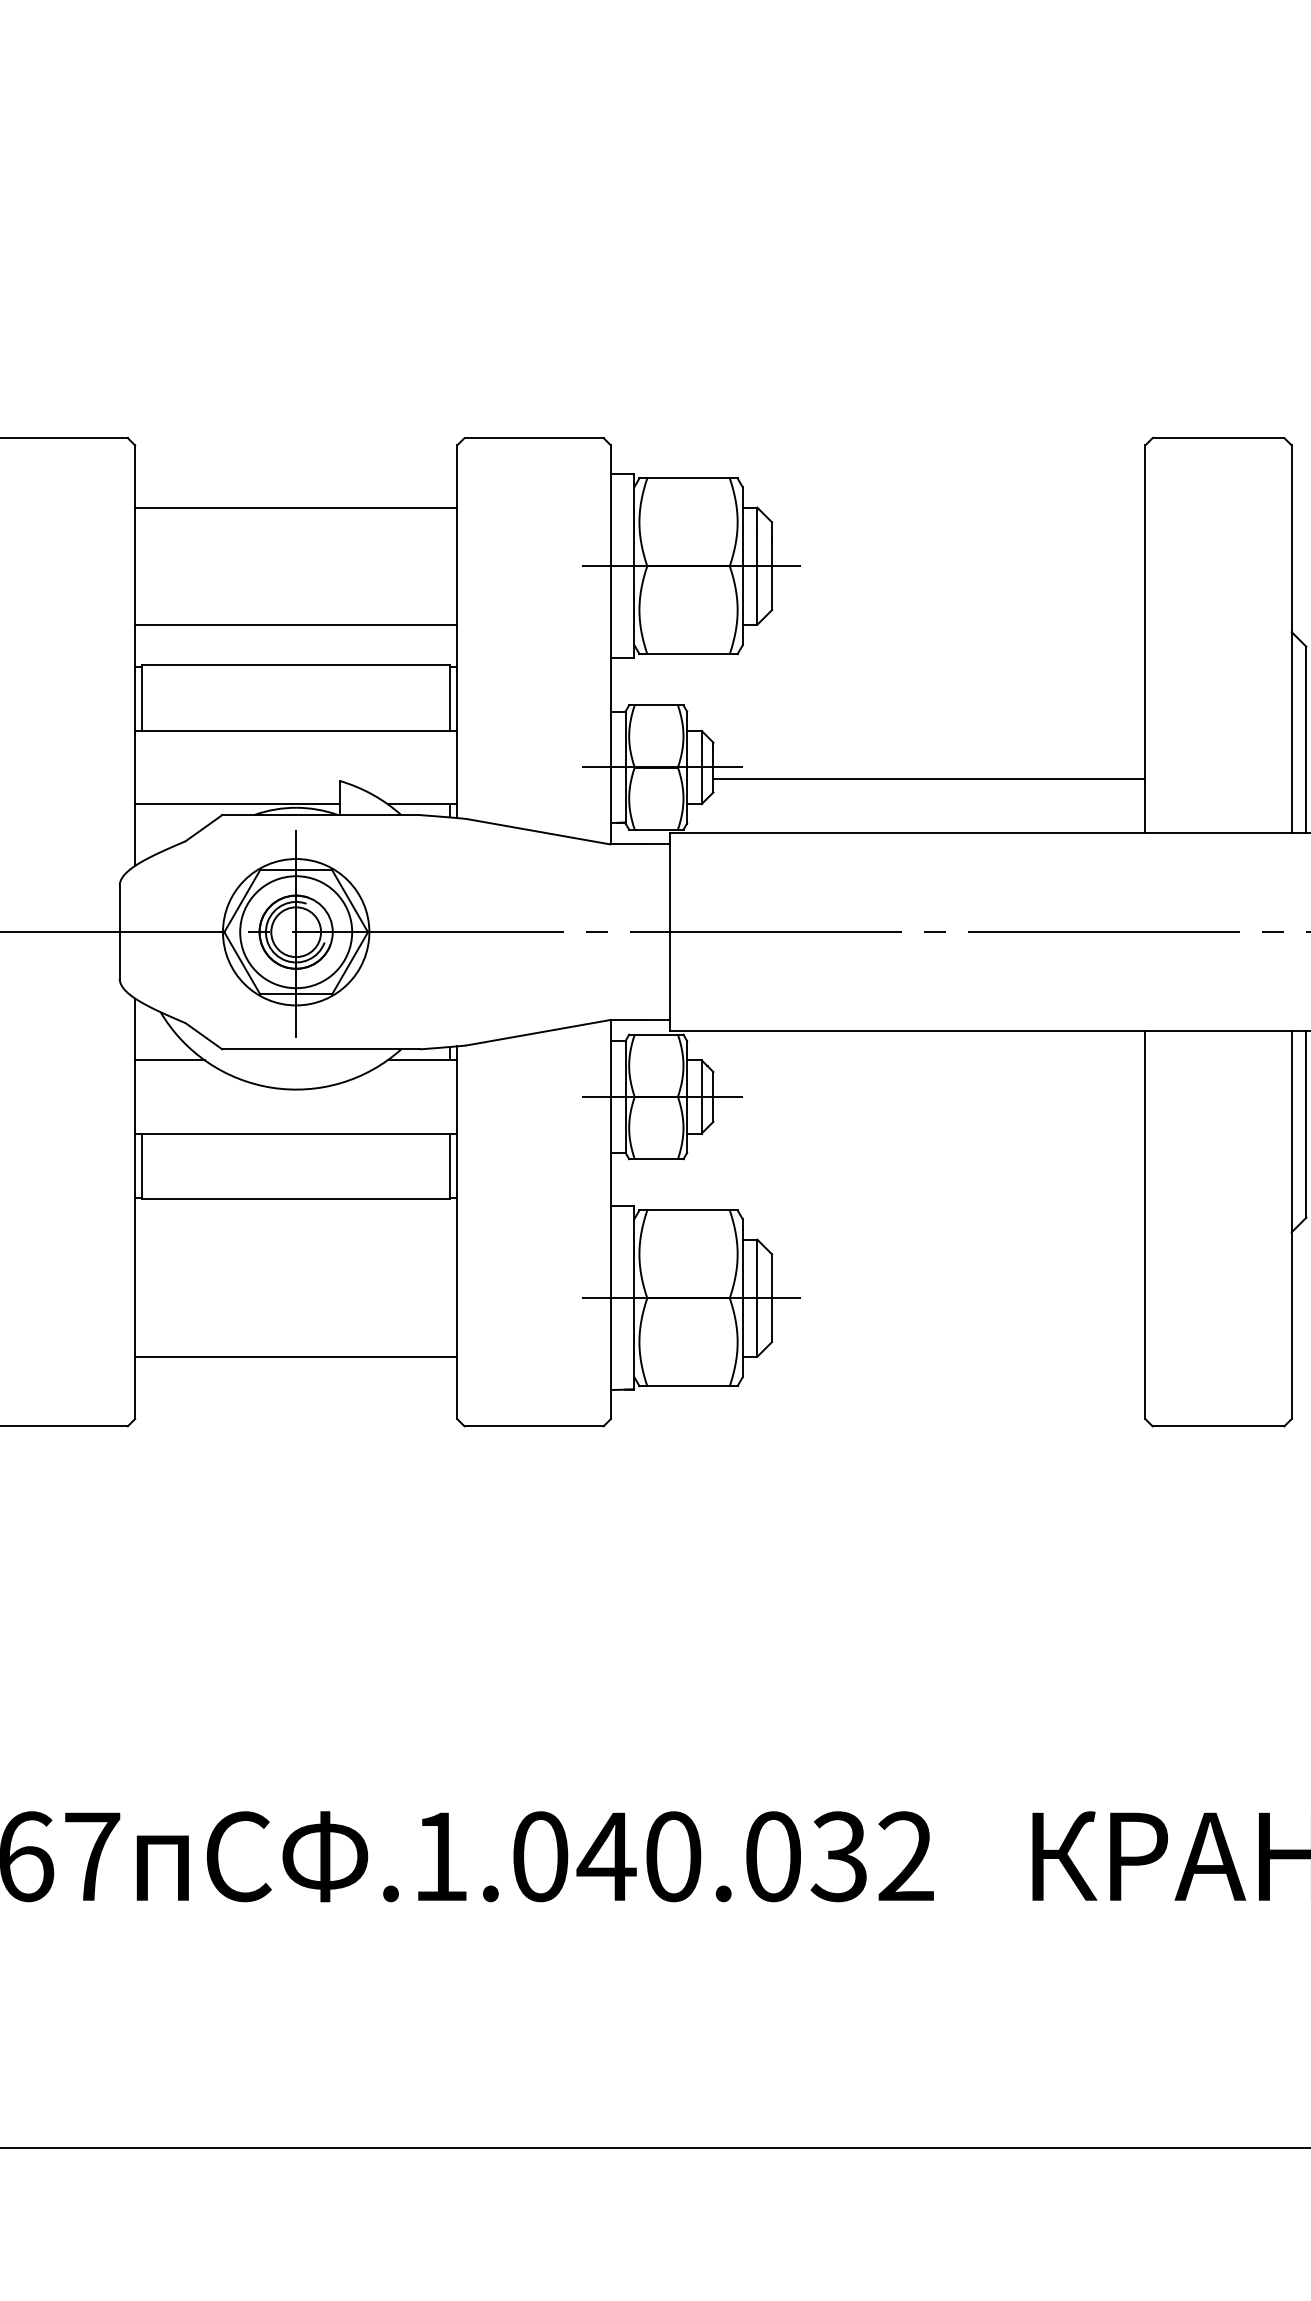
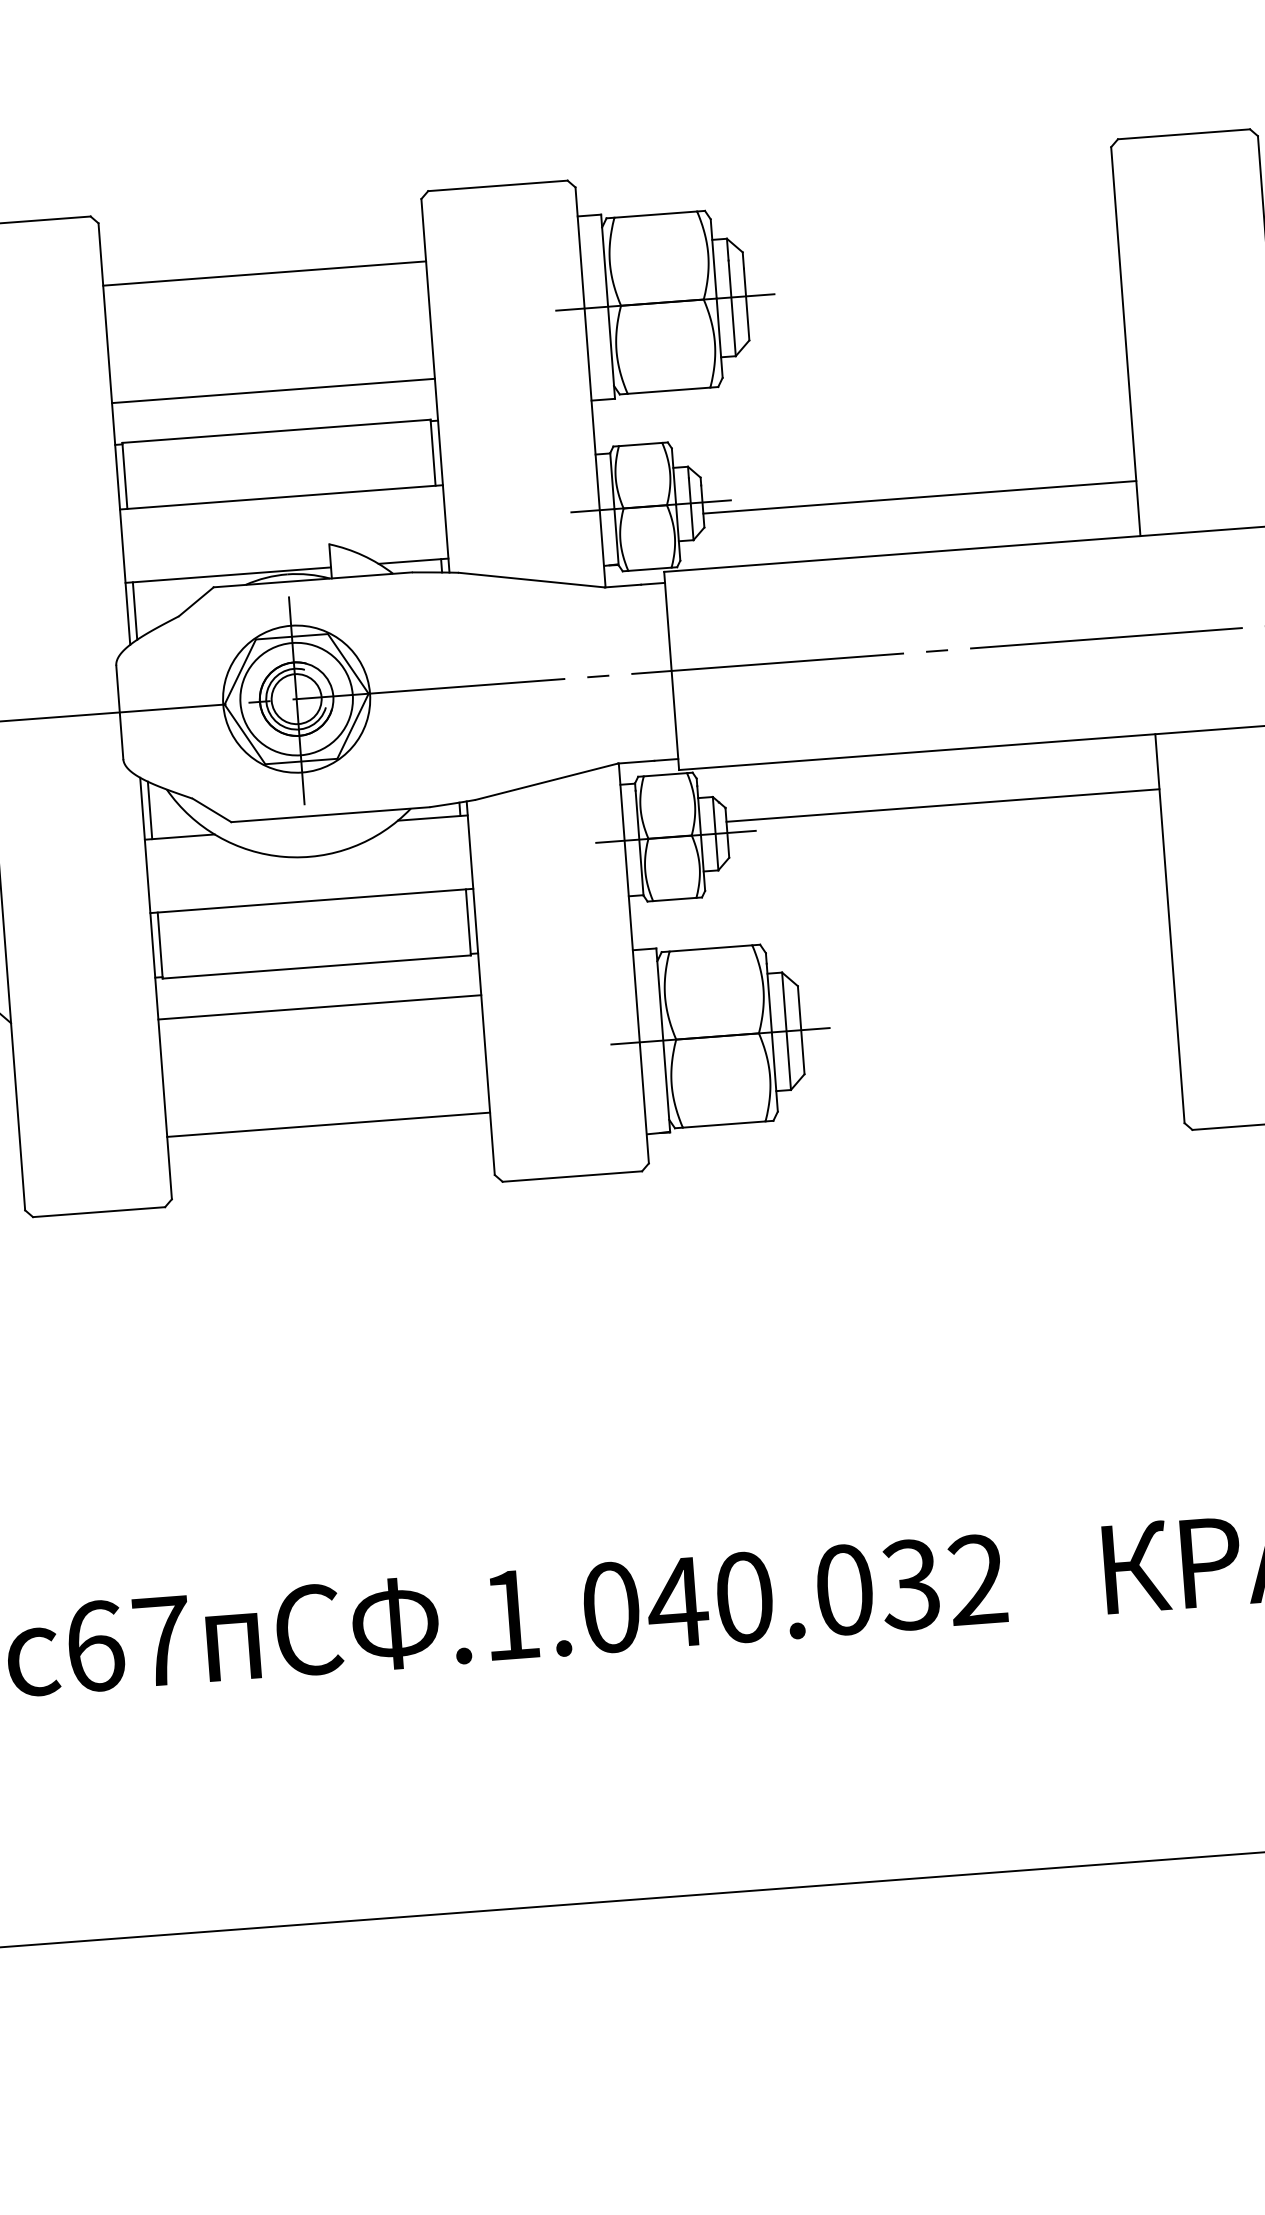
line: (142, 832) -> (135, 610), added
line: (142, 1031) -> (150, 810), added
line: (929, 1085) -> (943, 805), added
line: (296, 1239) -> (320, 1007), added

